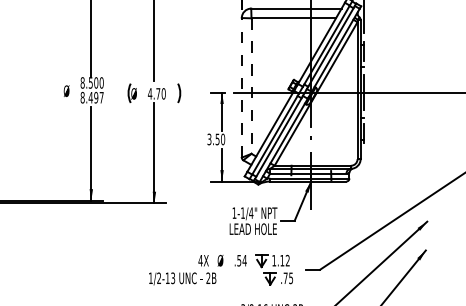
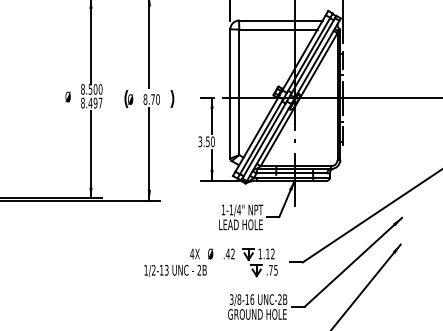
line: (251, 86) -> (239, 92), dashed -> solid
line: (242, 87) -> (230, 93), dashed -> solid
text: (150, 93) -> (145, 99), 4.70 -> 8.70
text: (242, 260) -> (230, 253), .54 -> .42

